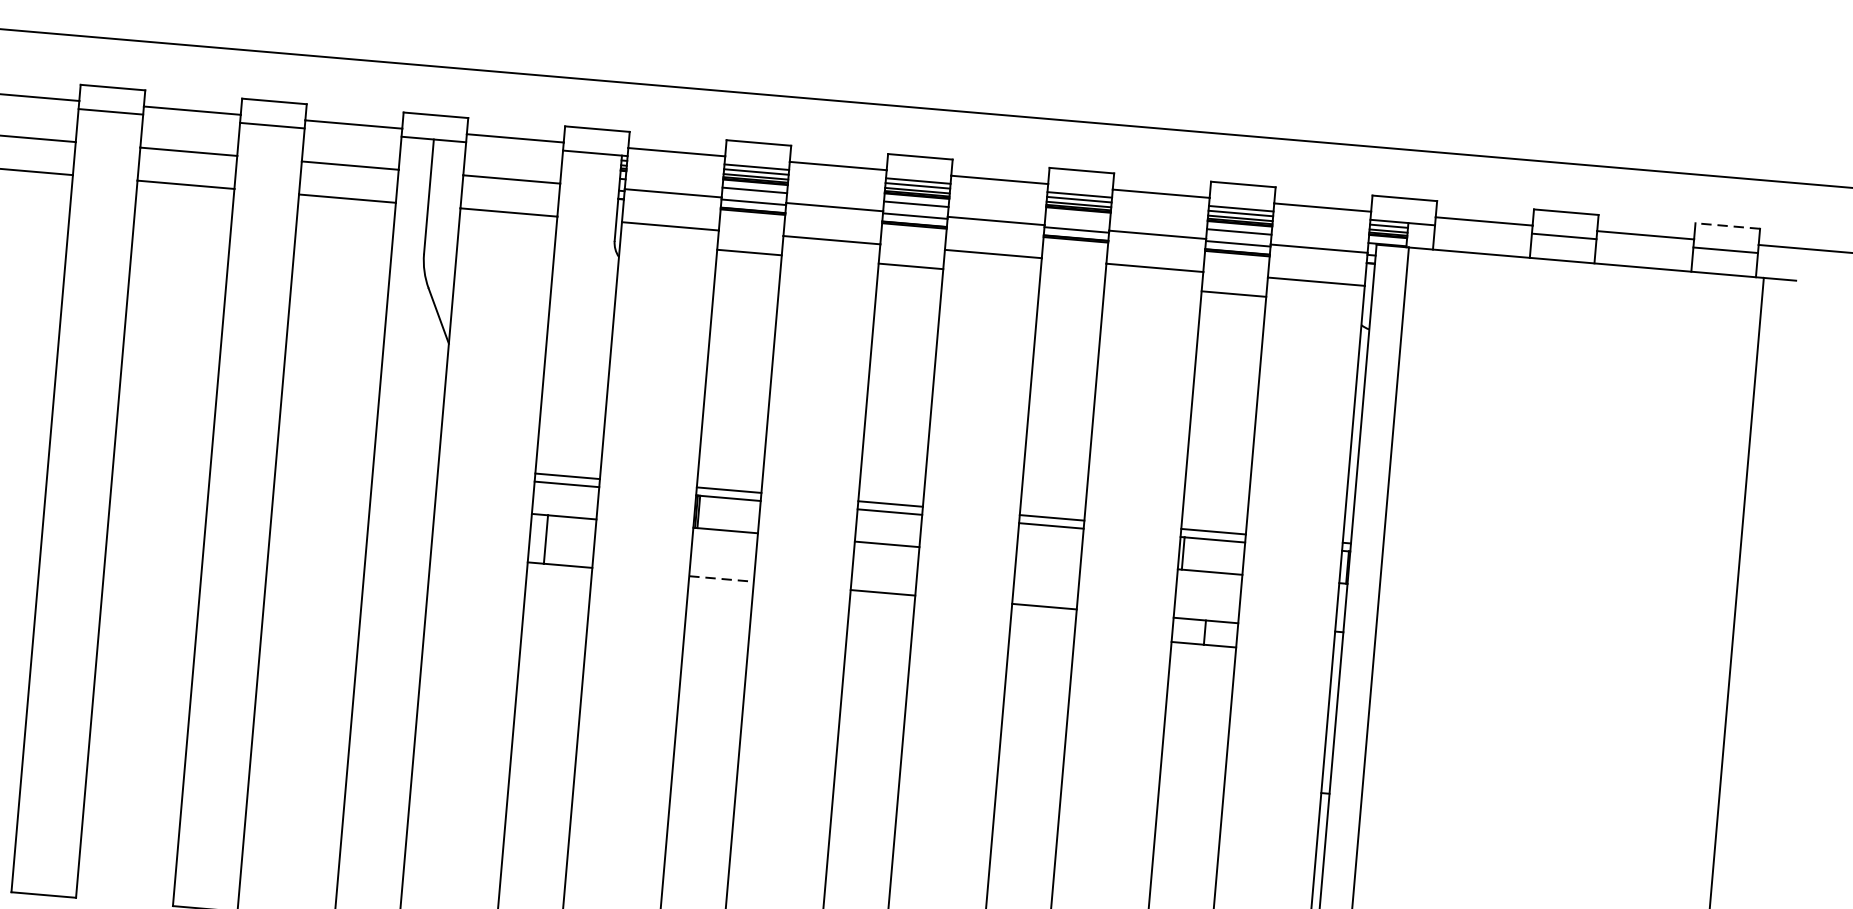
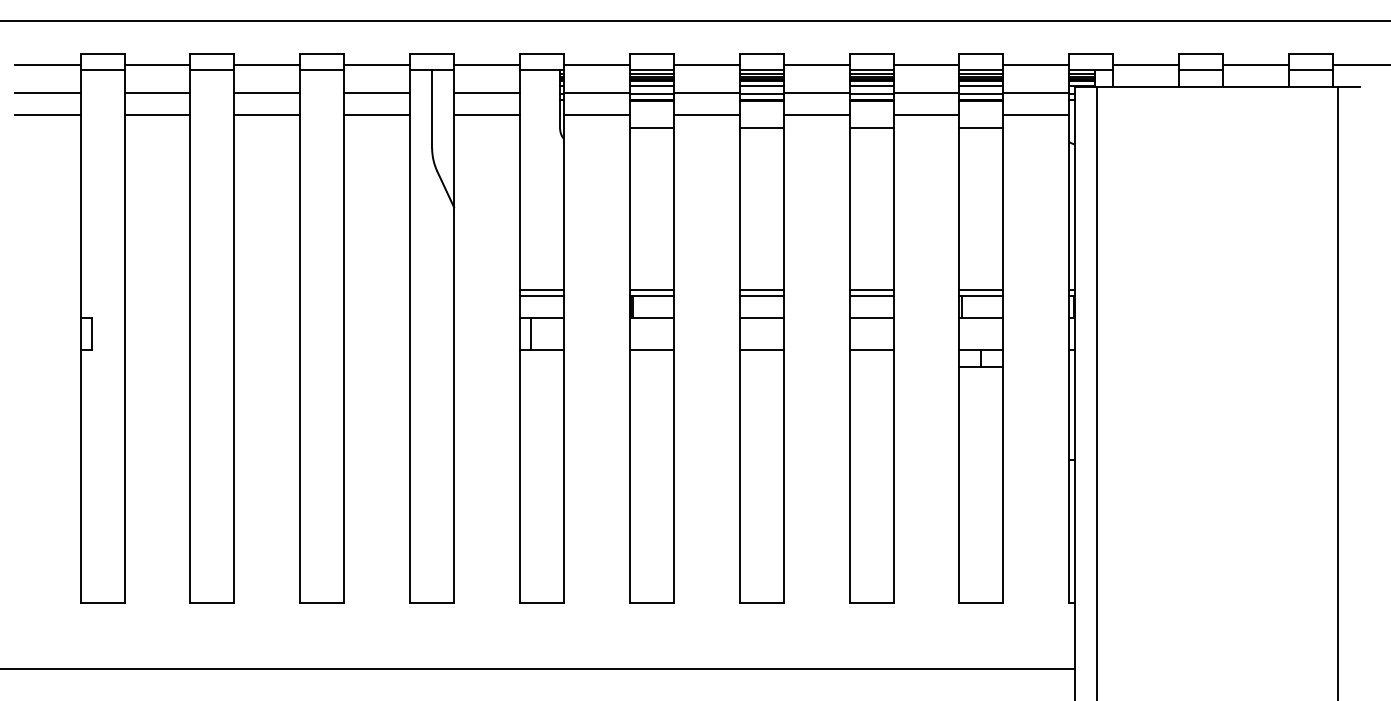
line: (1077, 218) -> (871, 86), added
line: (1727, 225) -> (1310, 53), dashed -> solid
line: (1072, 280) -> (871, 128), added
line: (1048, 558) -> (871, 317), added
line: (721, 578) -> (651, 350), dashed -> solid

